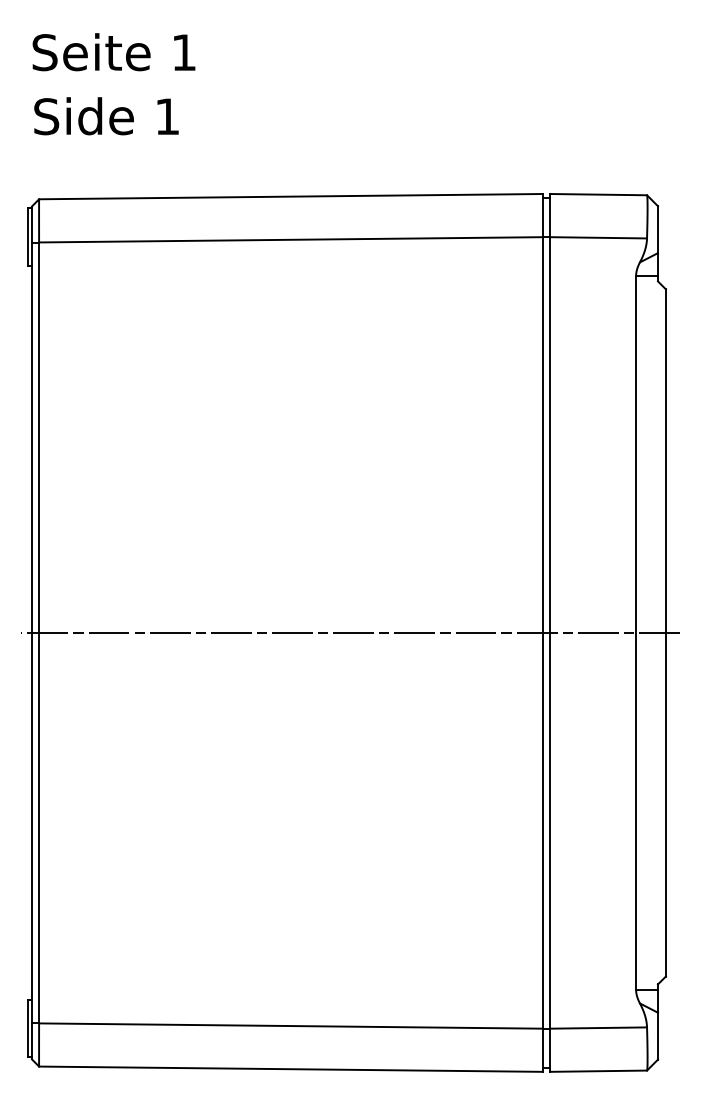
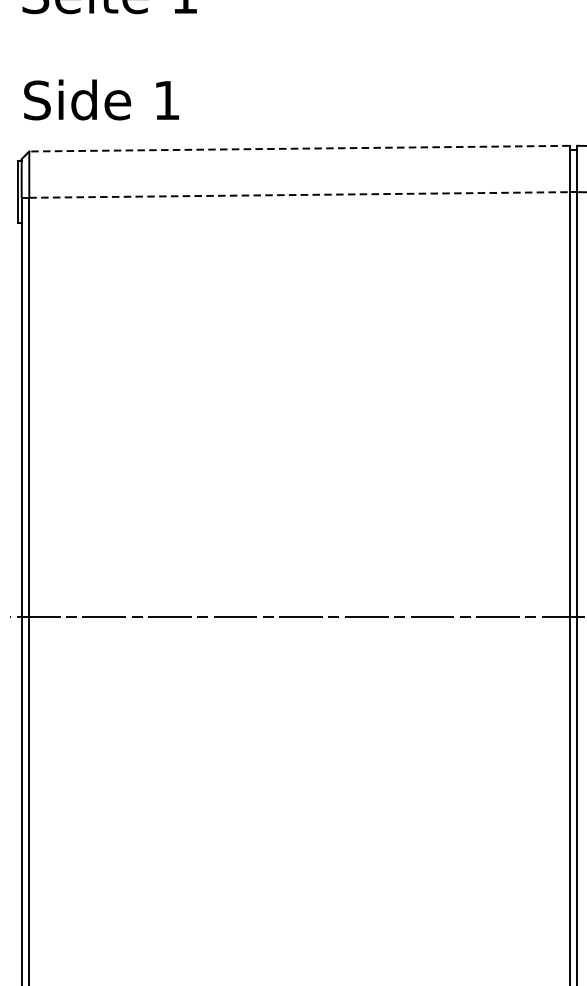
text: (106, 116) -> (101, 100), moved
line: (290, 196) -> (298, 148), solid -> dashed
line: (290, 239) -> (298, 194), solid -> dashed

